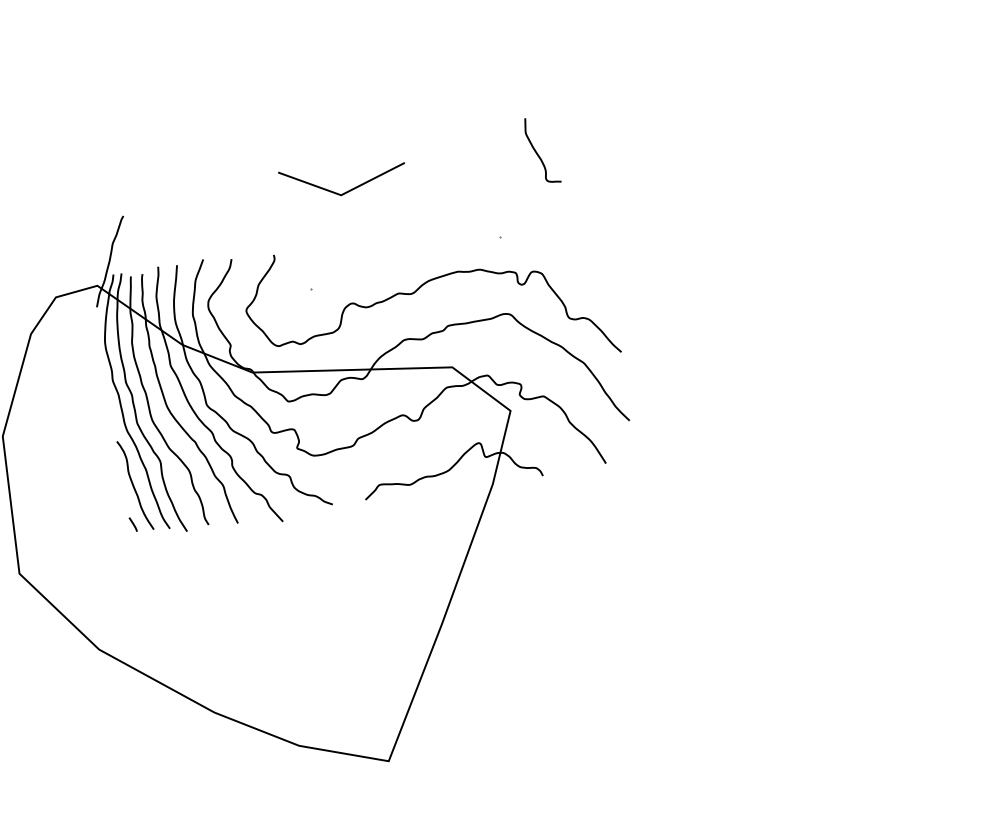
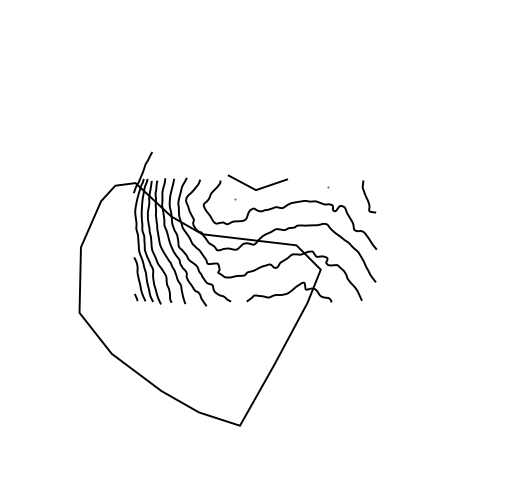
curve: (538, 152) -> (367, 197), moved
line: (349, 188) -> (260, 187), moved

